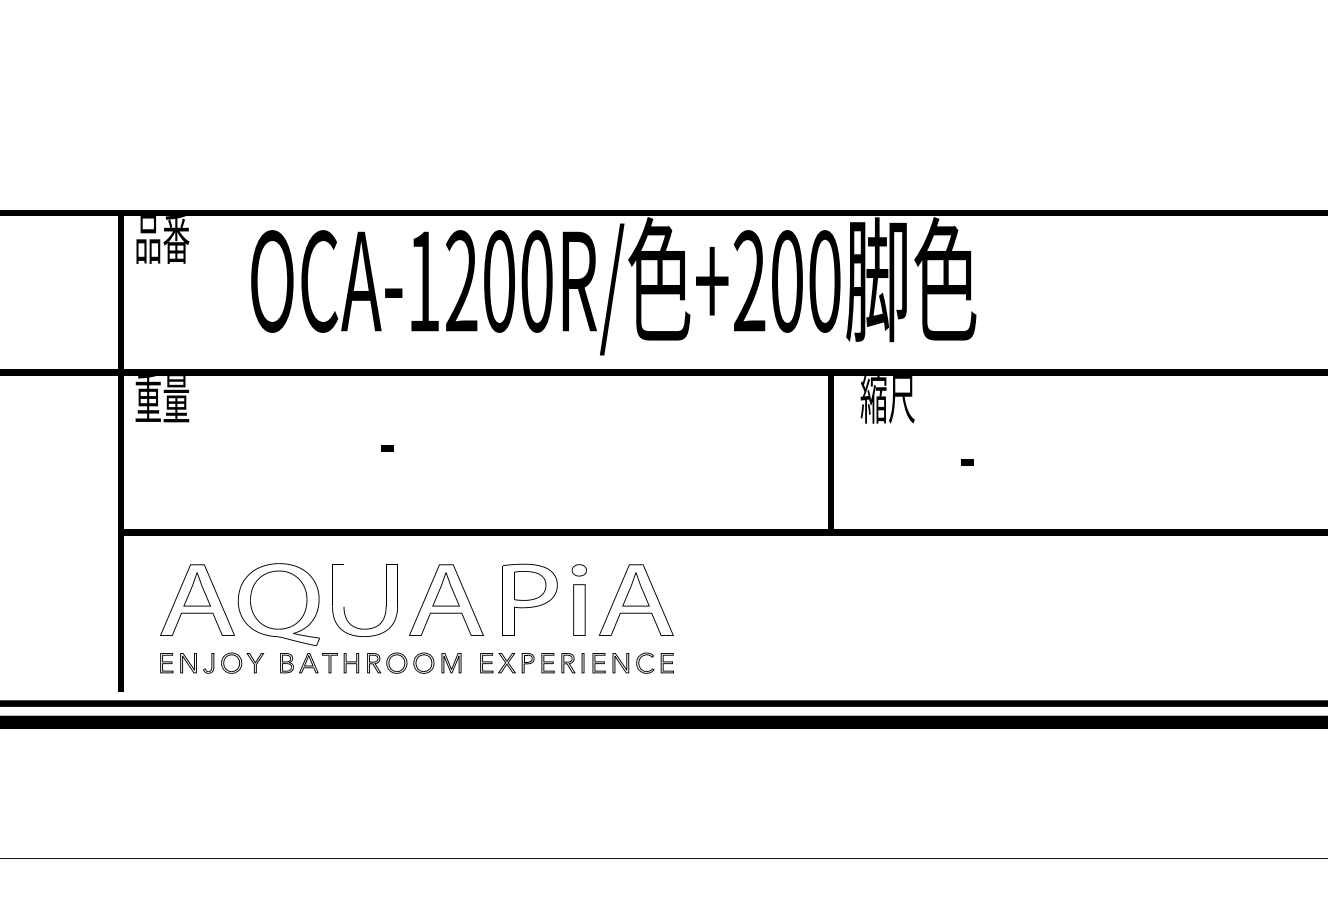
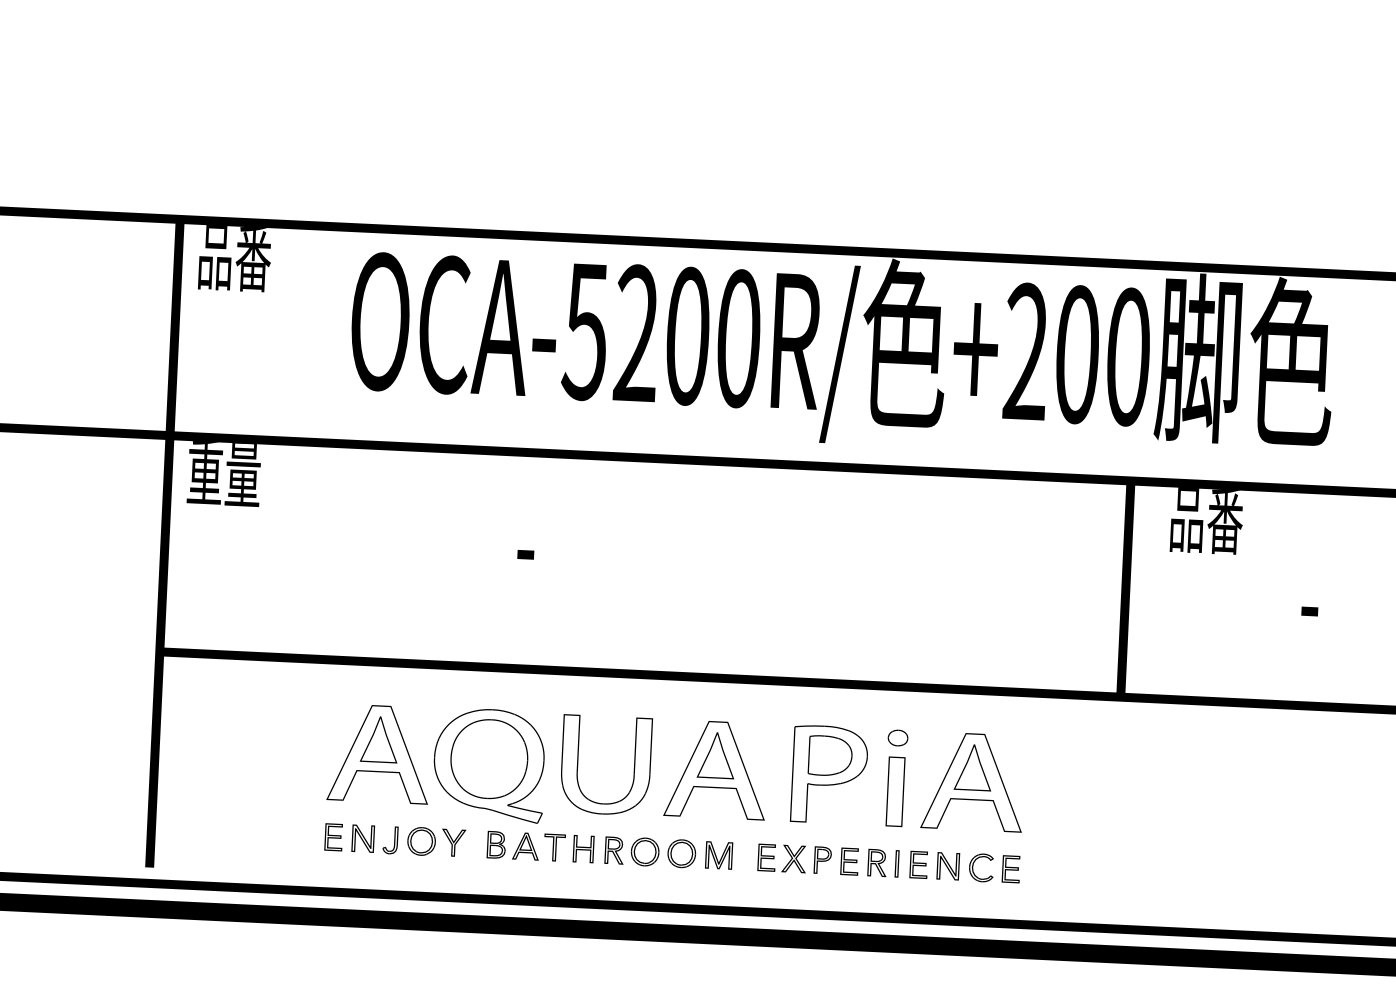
text: (423, 281) -> (585, 331), OCA-1200R/ -> OCA-5200R/
text: (887, 399) -> (1205, 520), 縮尺 -> 品番
part: (416, 618) -> (674, 792), moved

